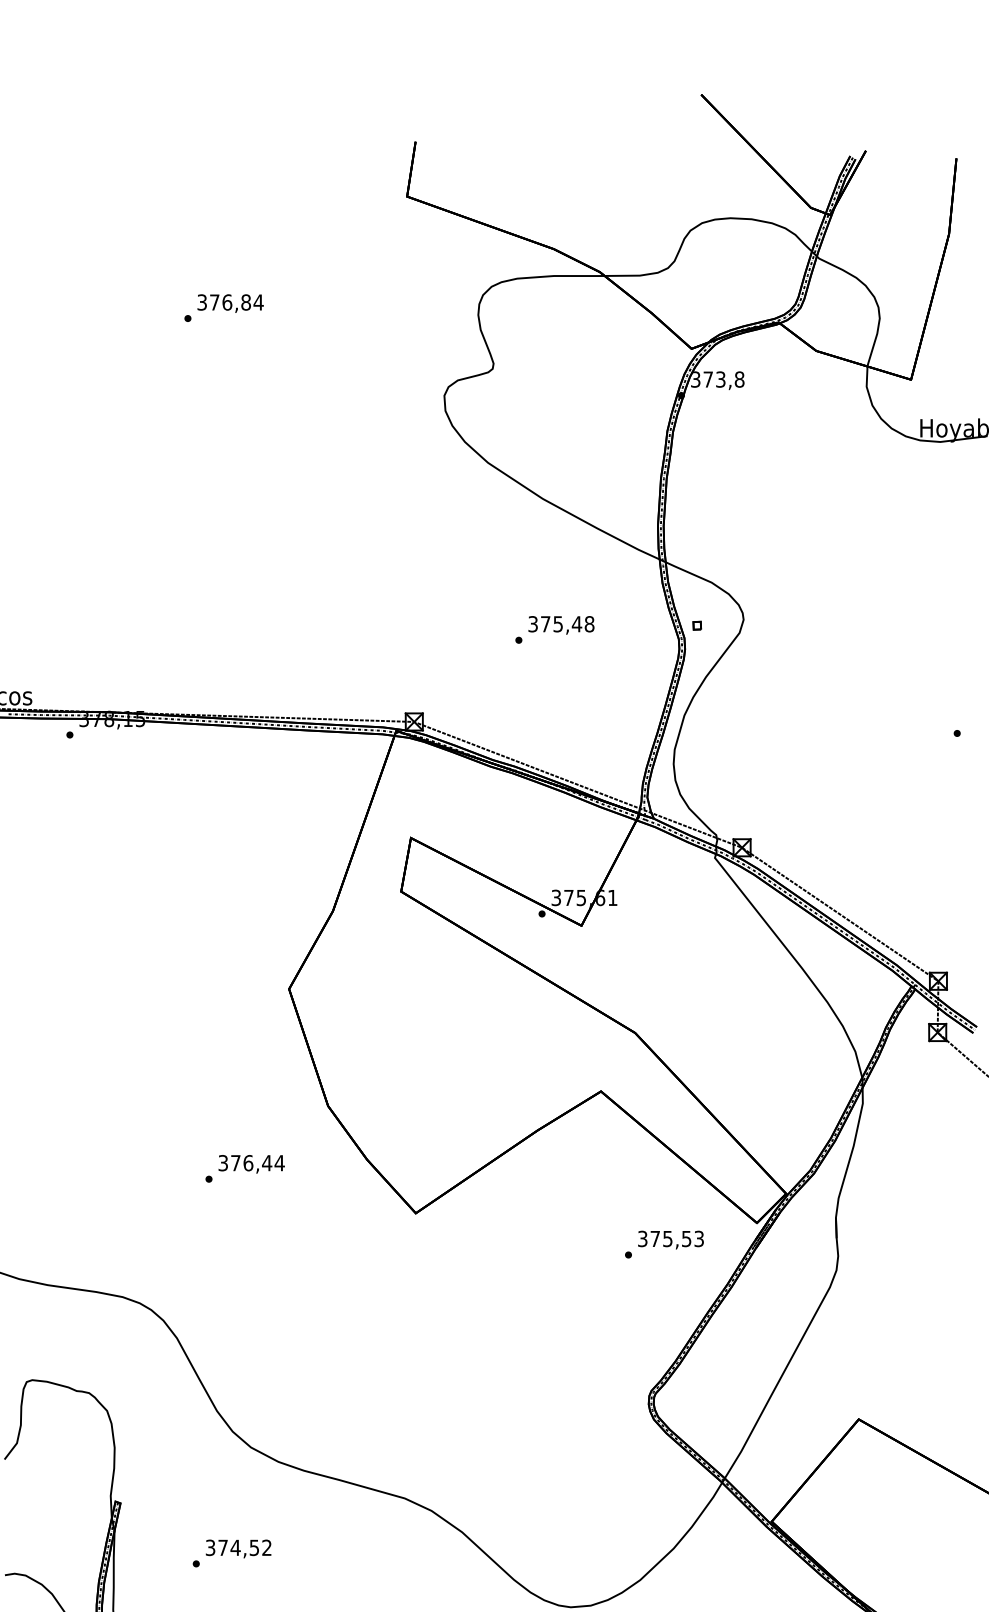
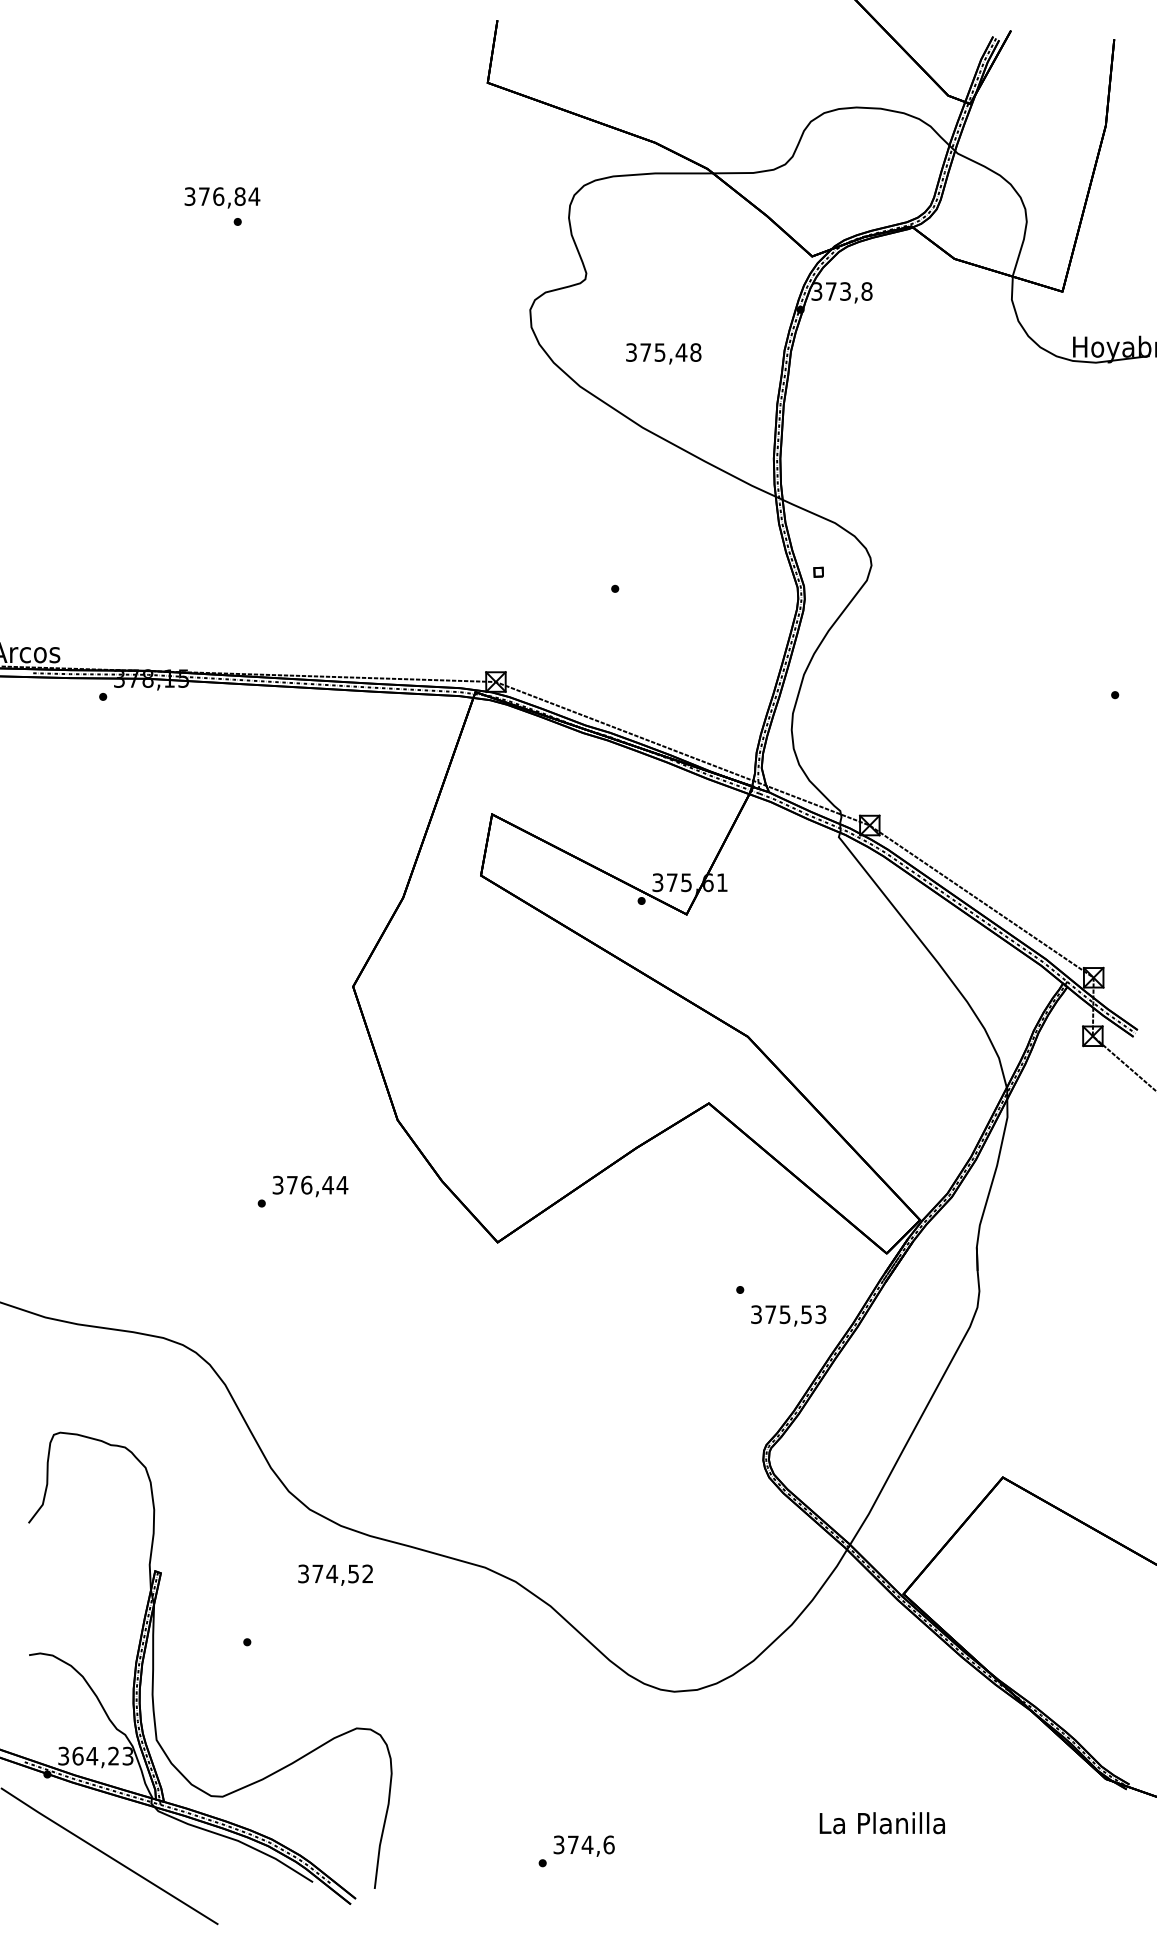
text: (230, 303) -> (222, 197), moved
text: (561, 625) -> (663, 353), moved
text: (670, 1239) -> (788, 1315), moved
text: (238, 1548) -> (335, 1574), moved

